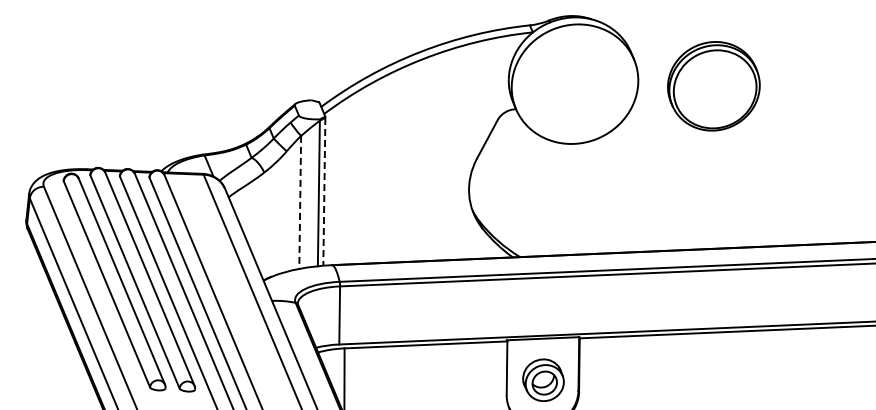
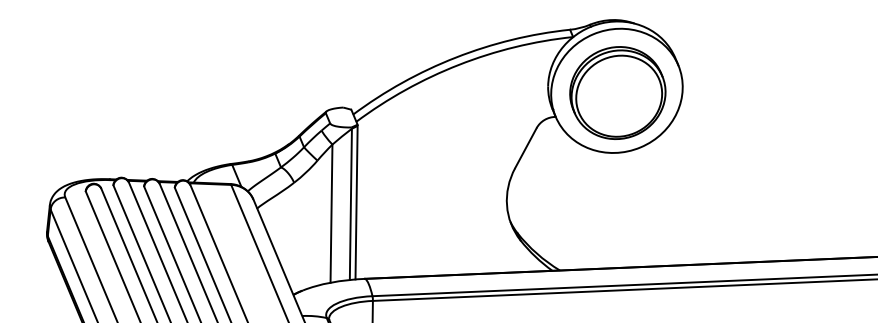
part: (713, 86) -> (617, 93), moved
line: (324, 191) -> (356, 202), dashed -> solid
line: (300, 202) -> (331, 213), dashed -> solid

